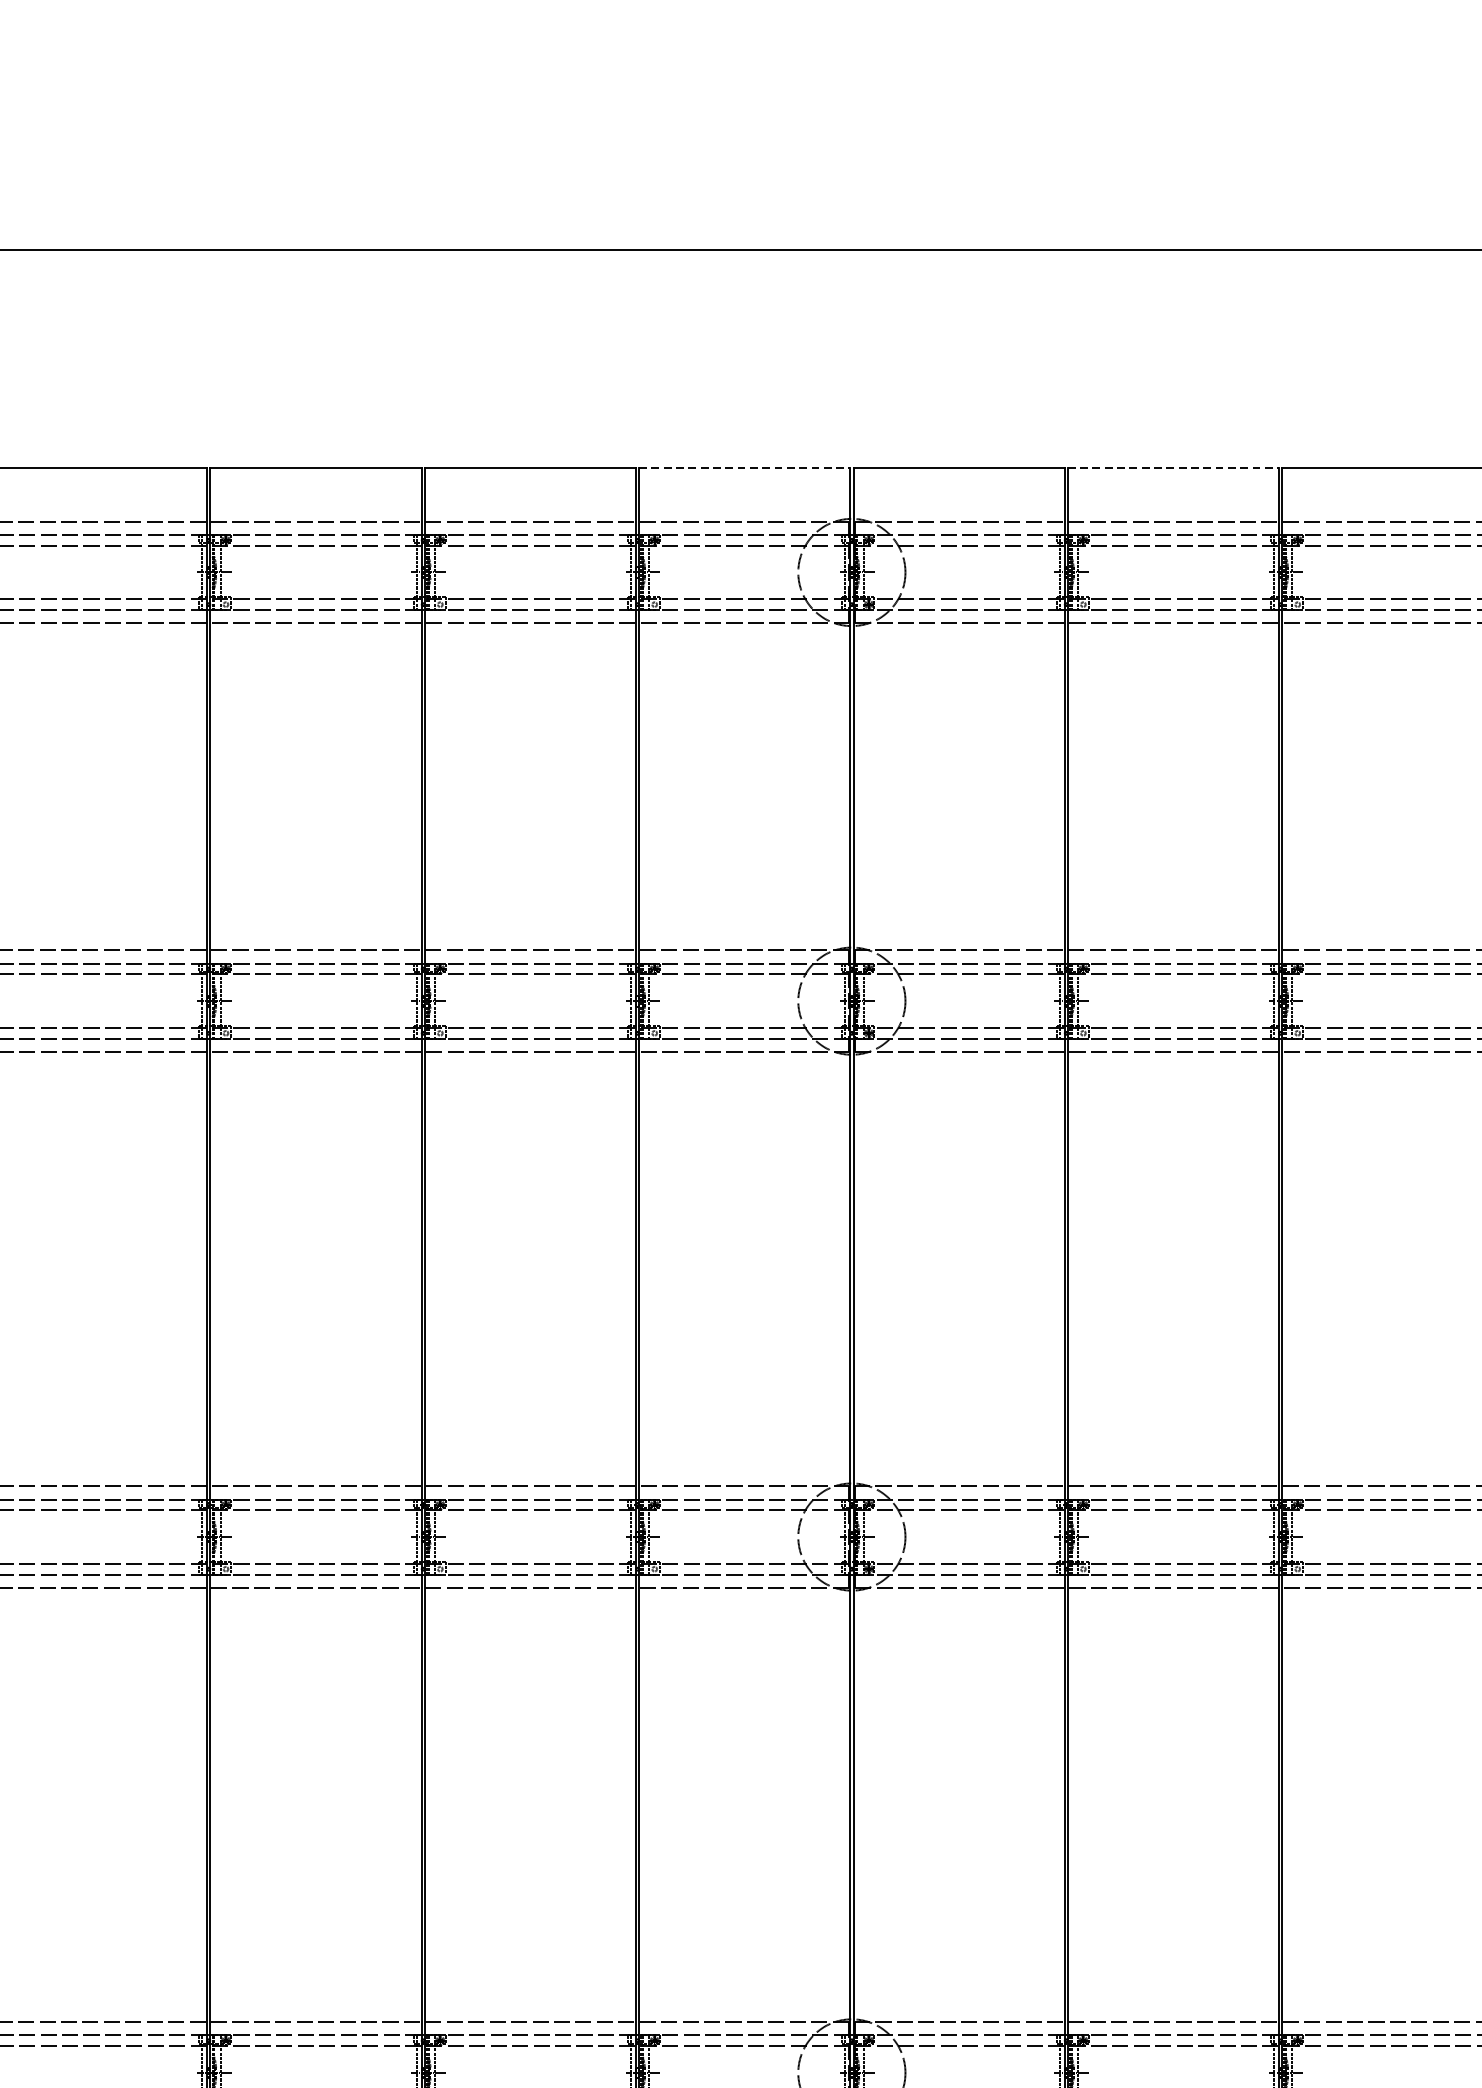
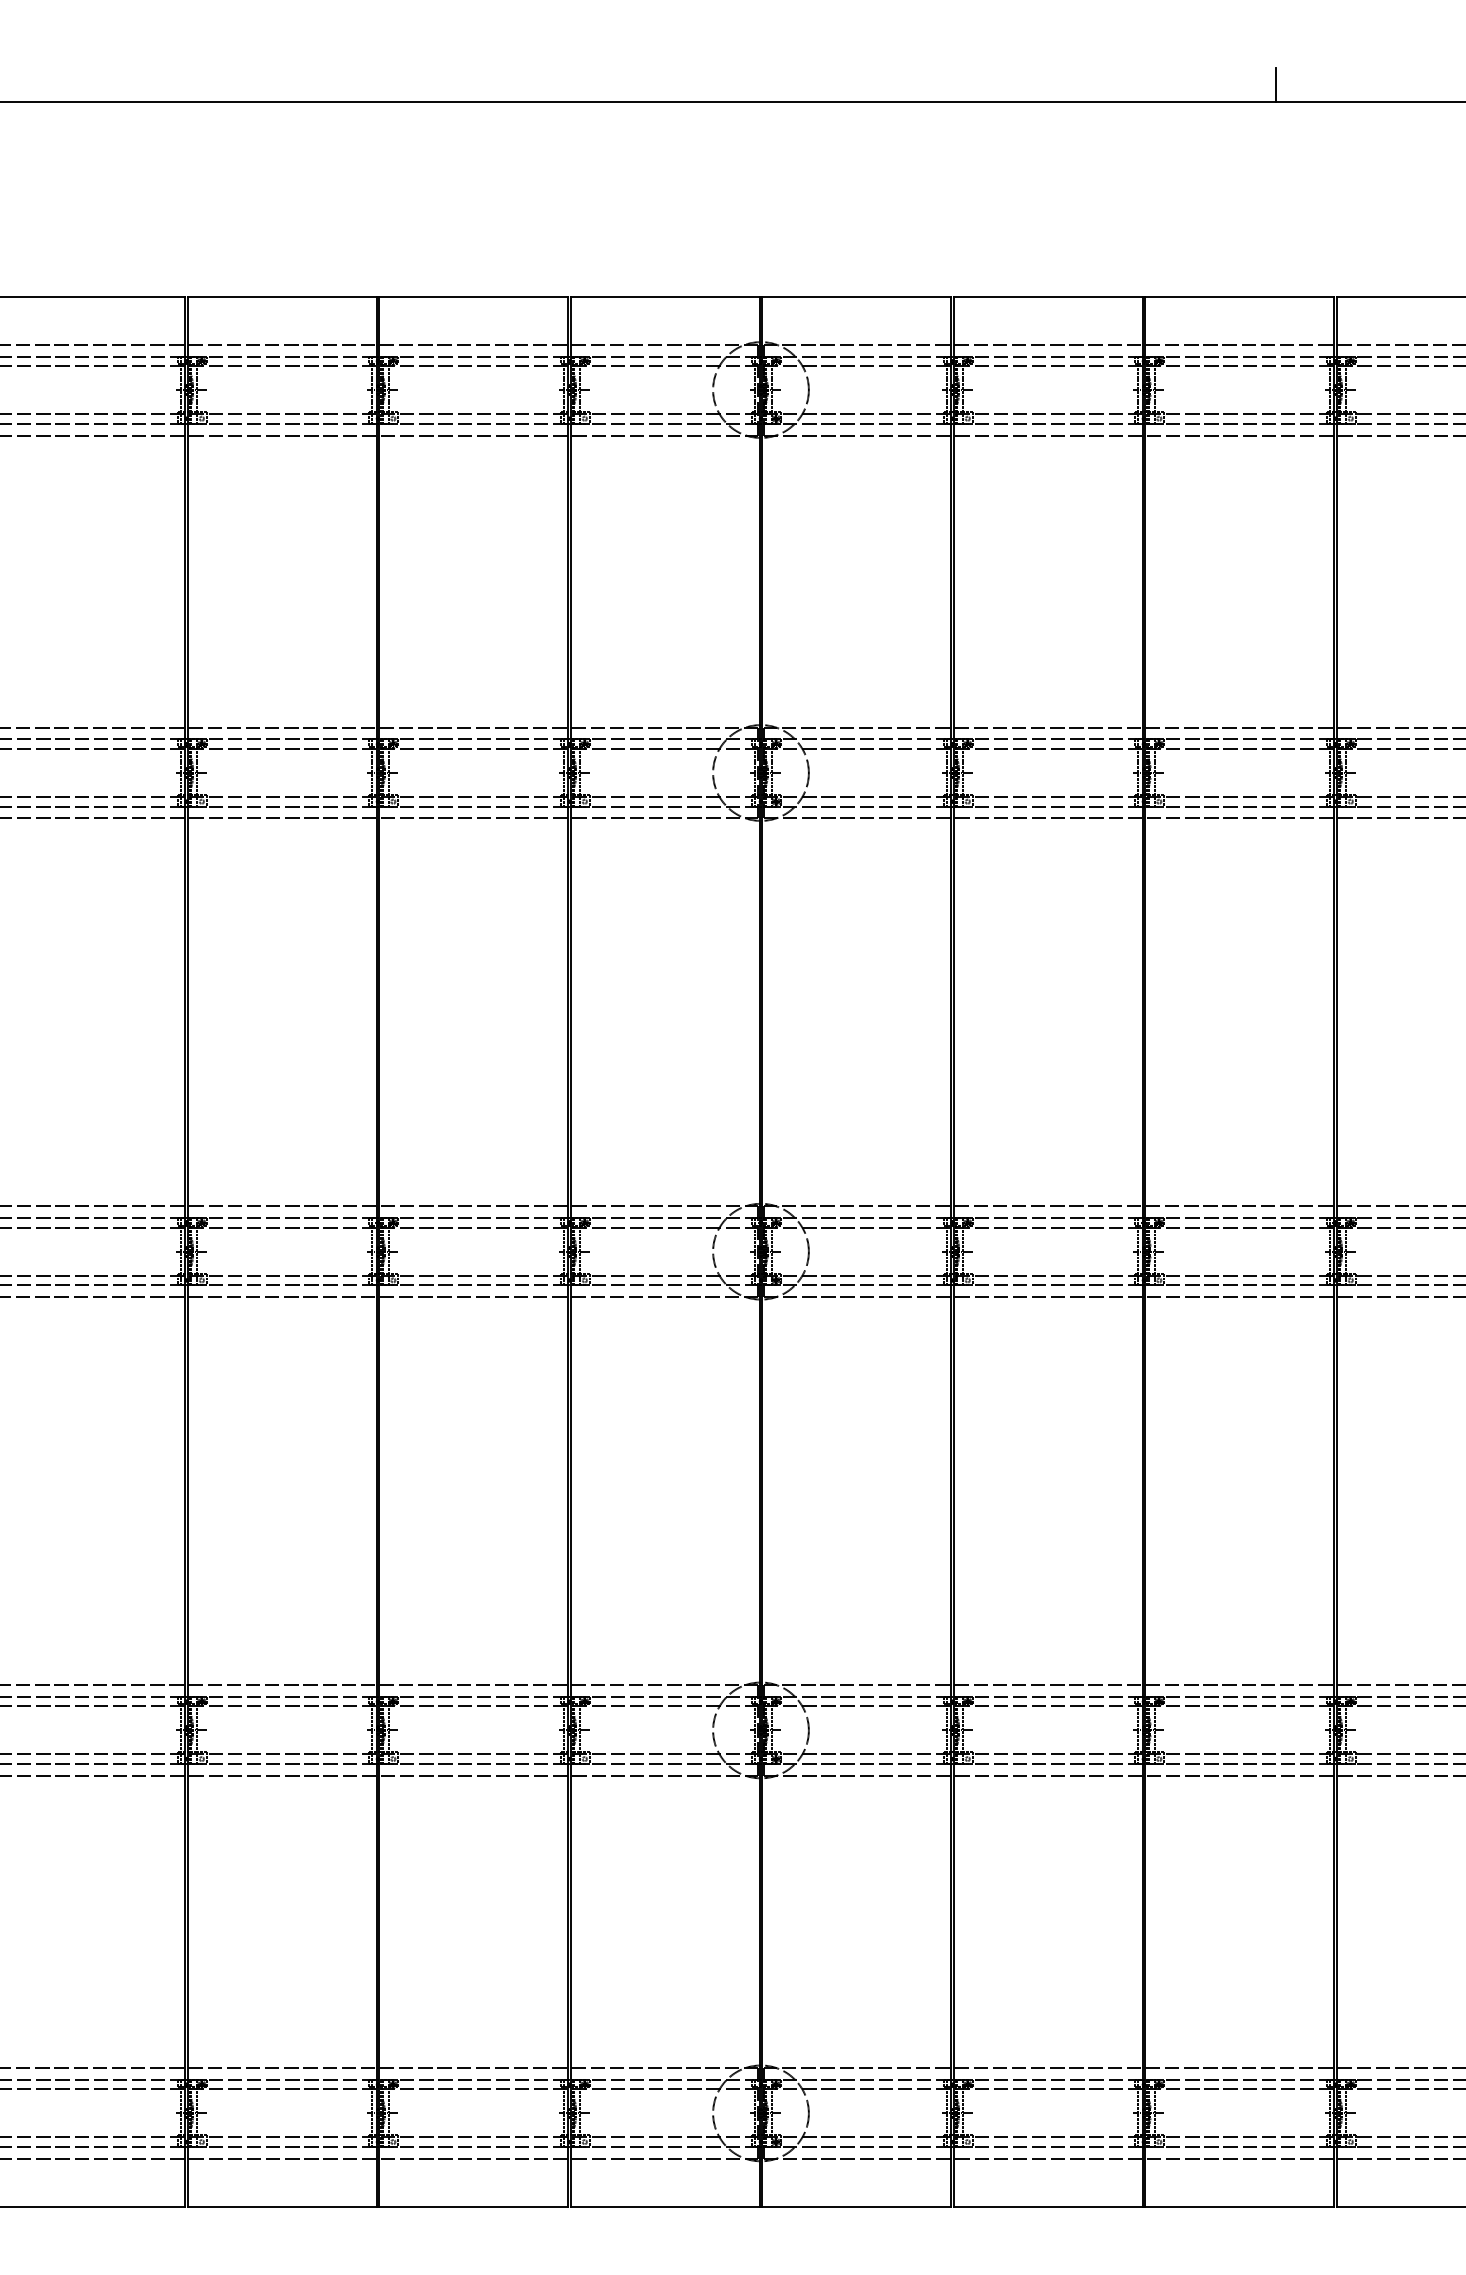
line: (1427, 230) -> (1275, 84), added
line: (744, 467) -> (665, 296), dashed -> solid
line: (1173, 467) -> (1048, 296), dashed -> solid

